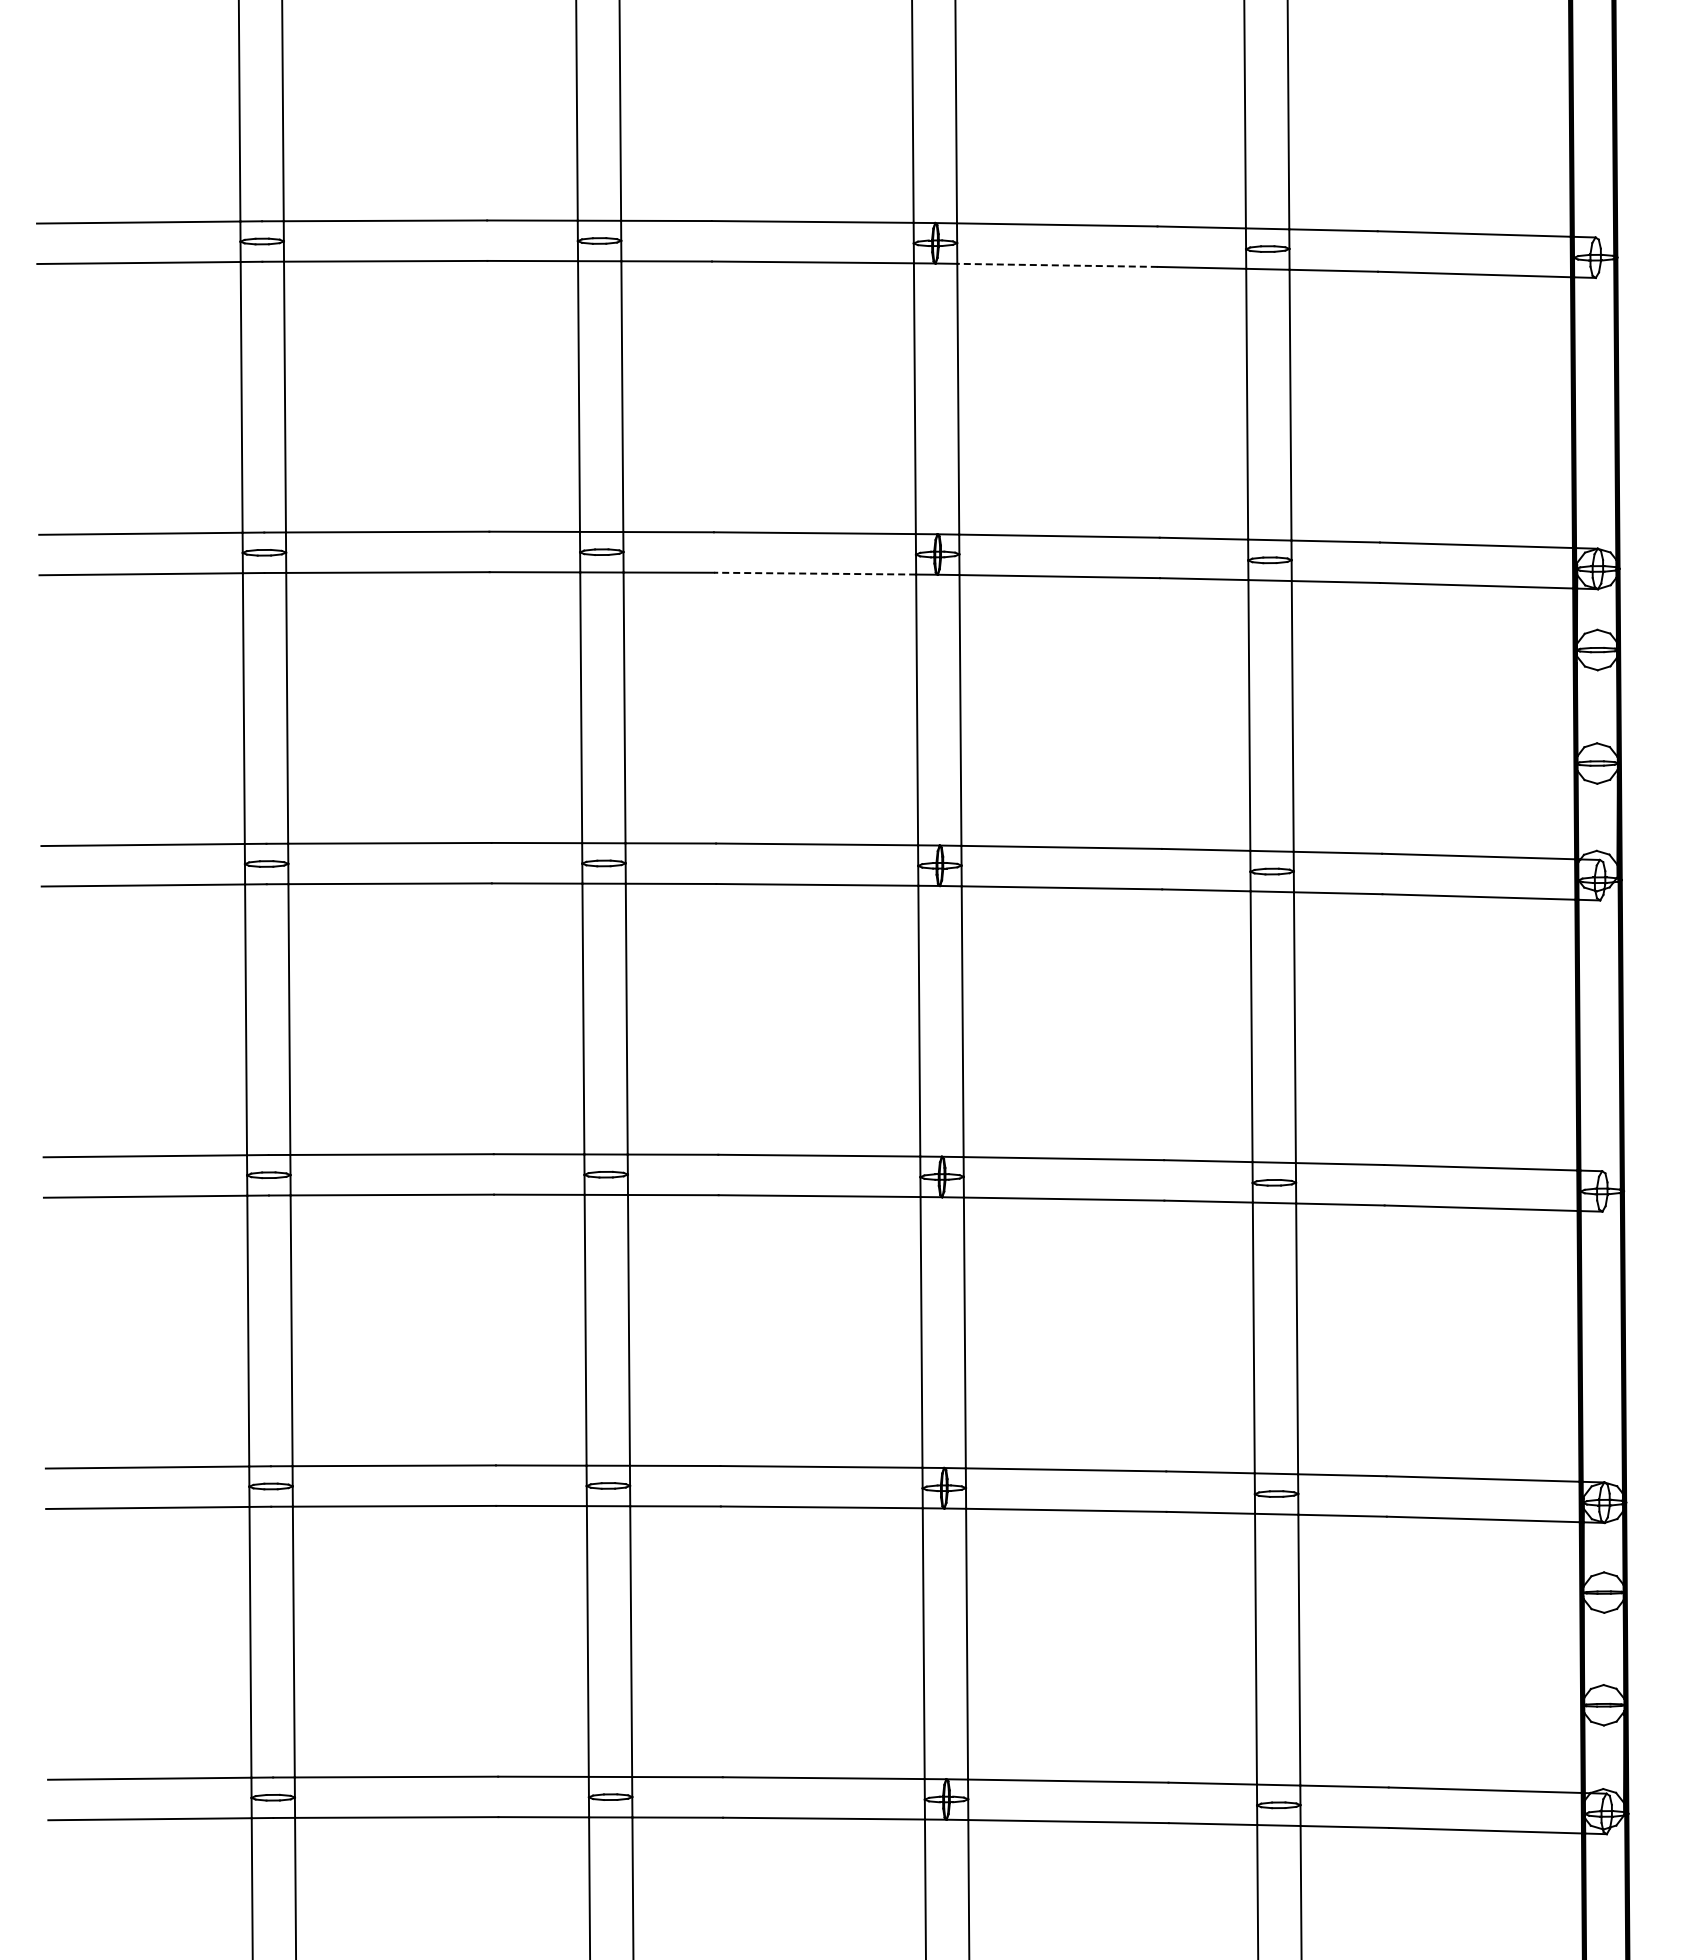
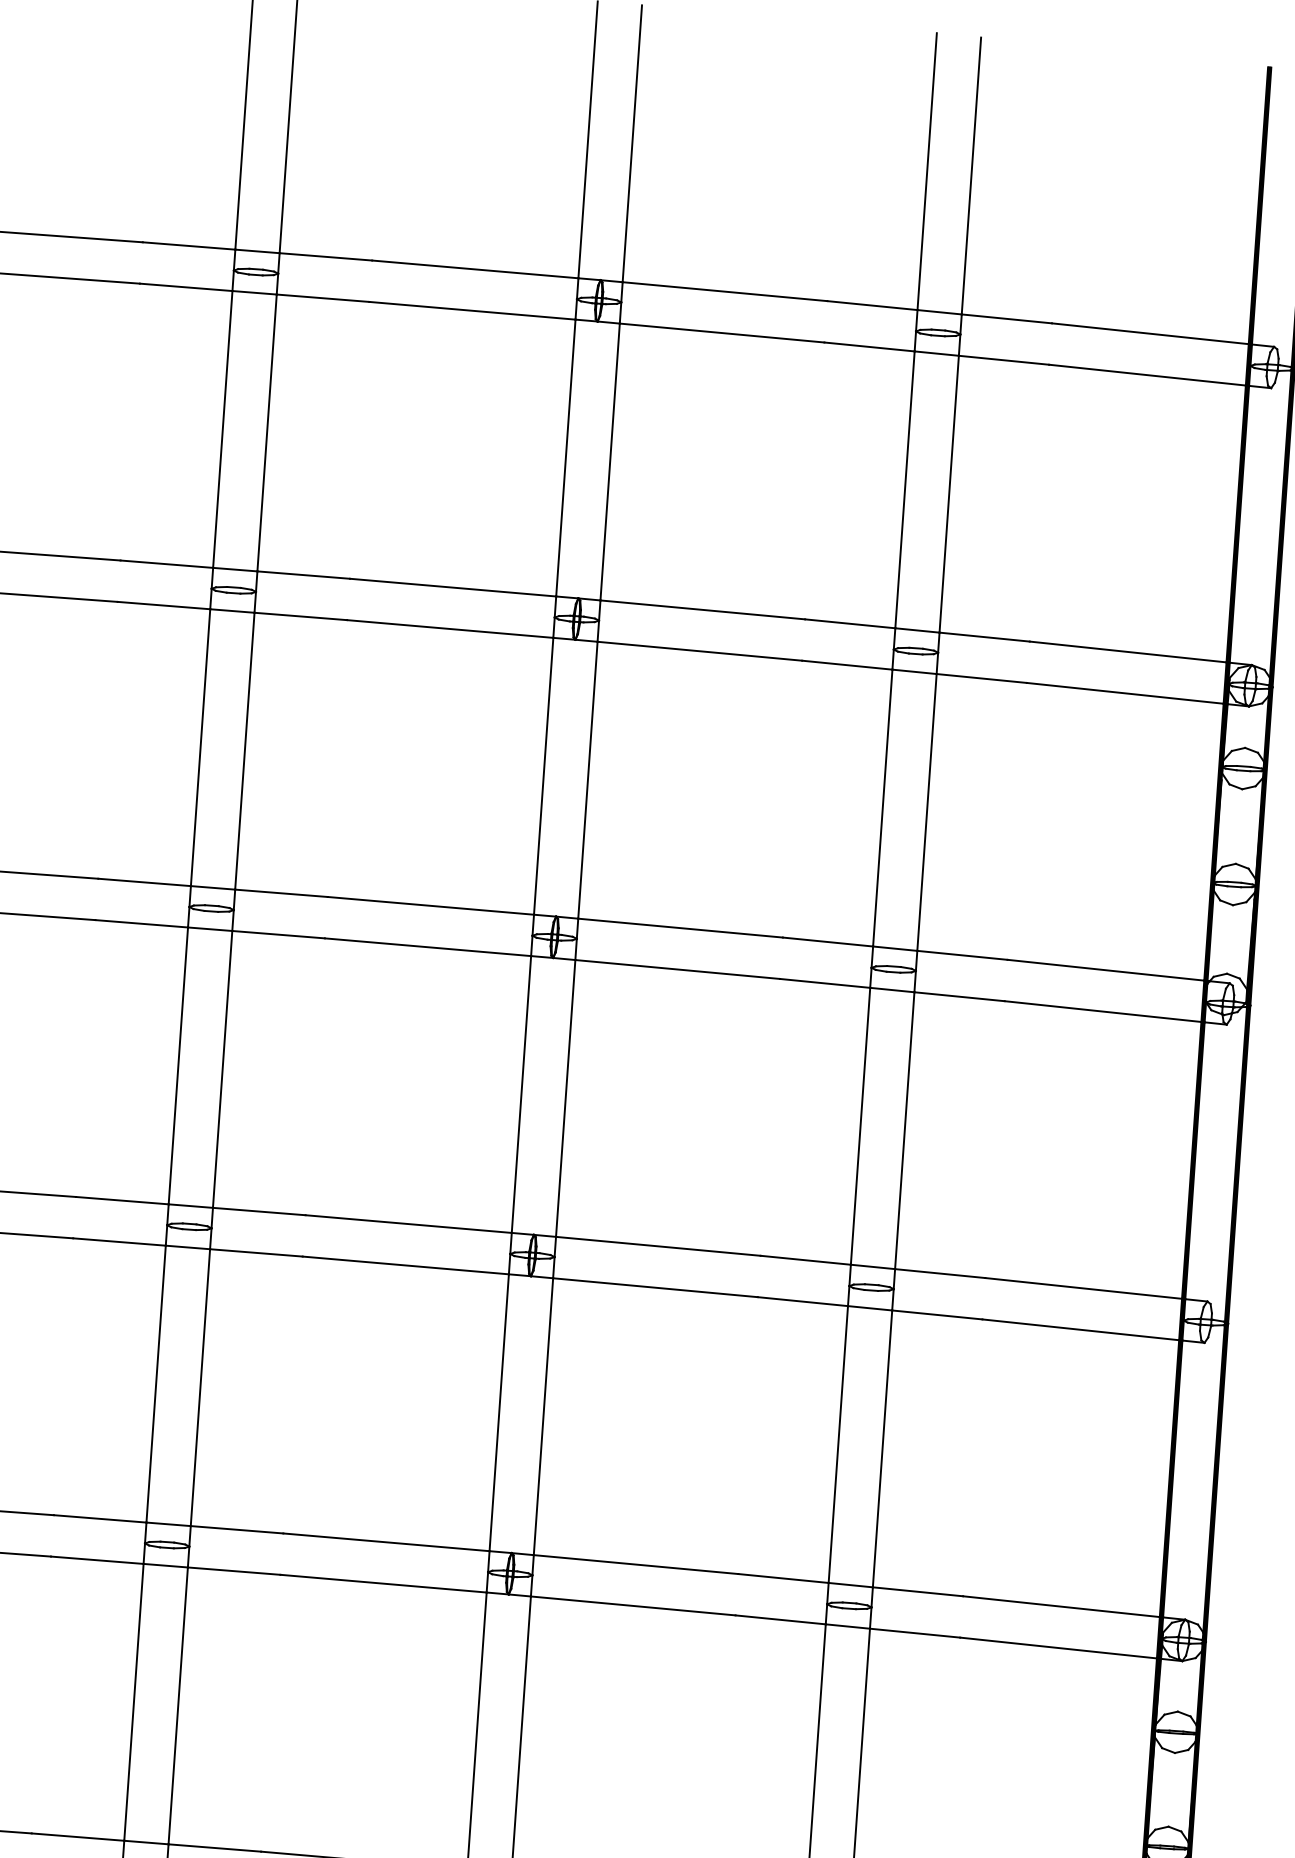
line: (1057, 265) -> (722, 333), dashed -> solid
line: (815, 573) -> (450, 628), dashed -> solid

